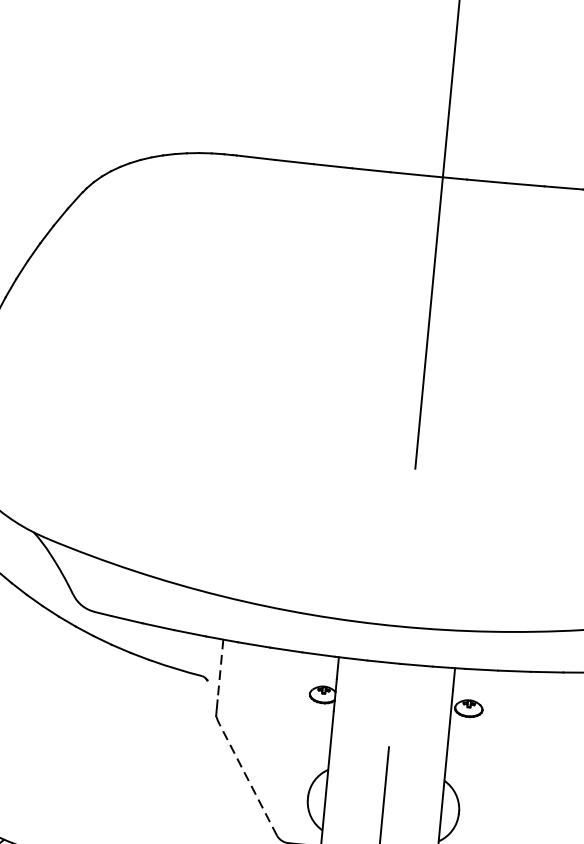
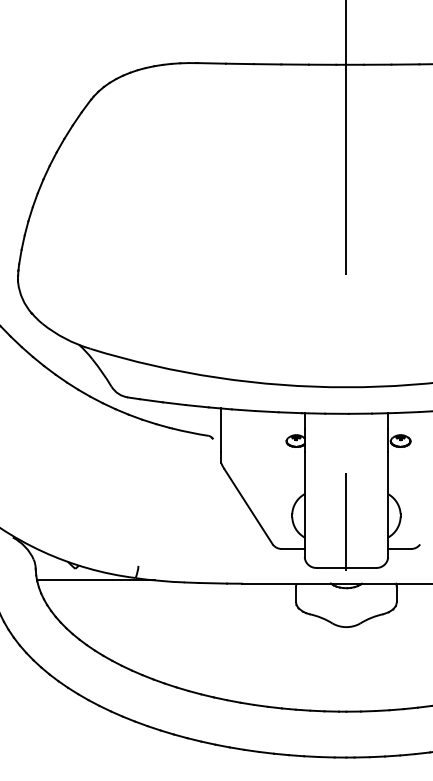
line: (220, 670) -> (221, 430), dashed -> solid
line: (248, 779) -> (248, 506), dashed -> solid

